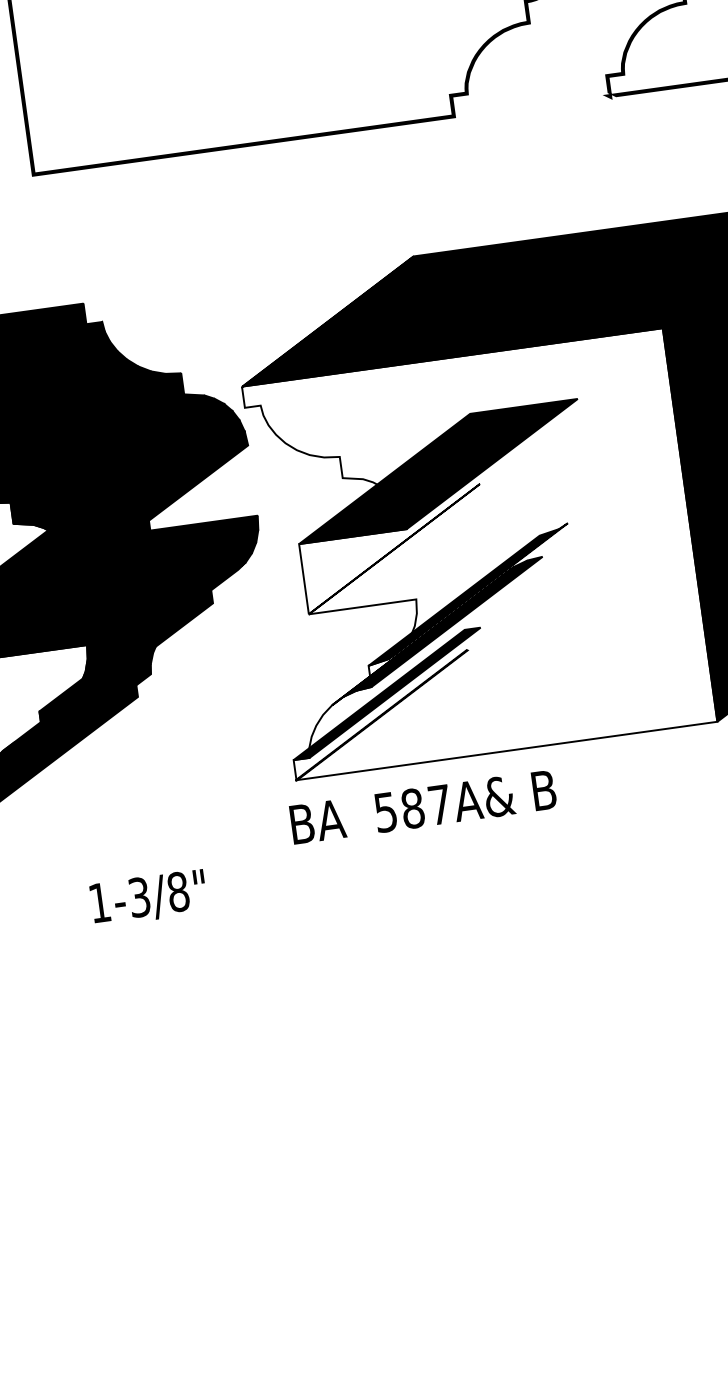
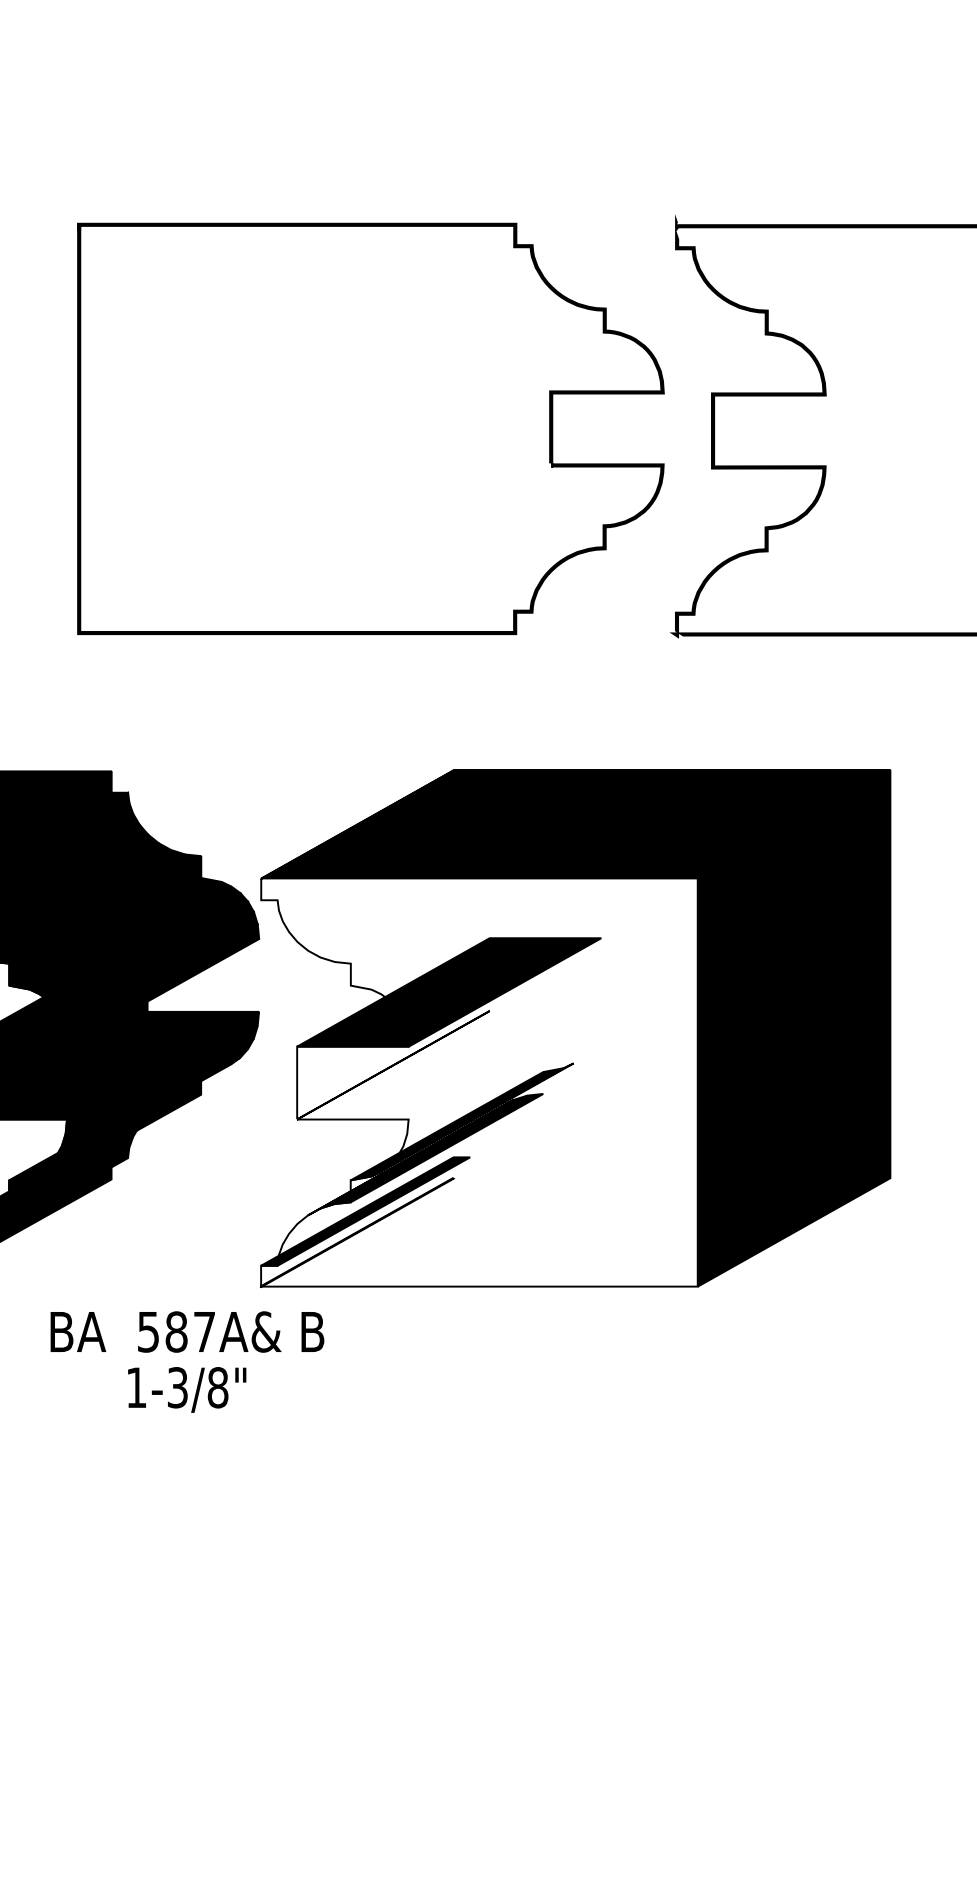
text: (423, 806) -> (187, 1331), moved
text: (149, 897) -> (187, 1389), moved

